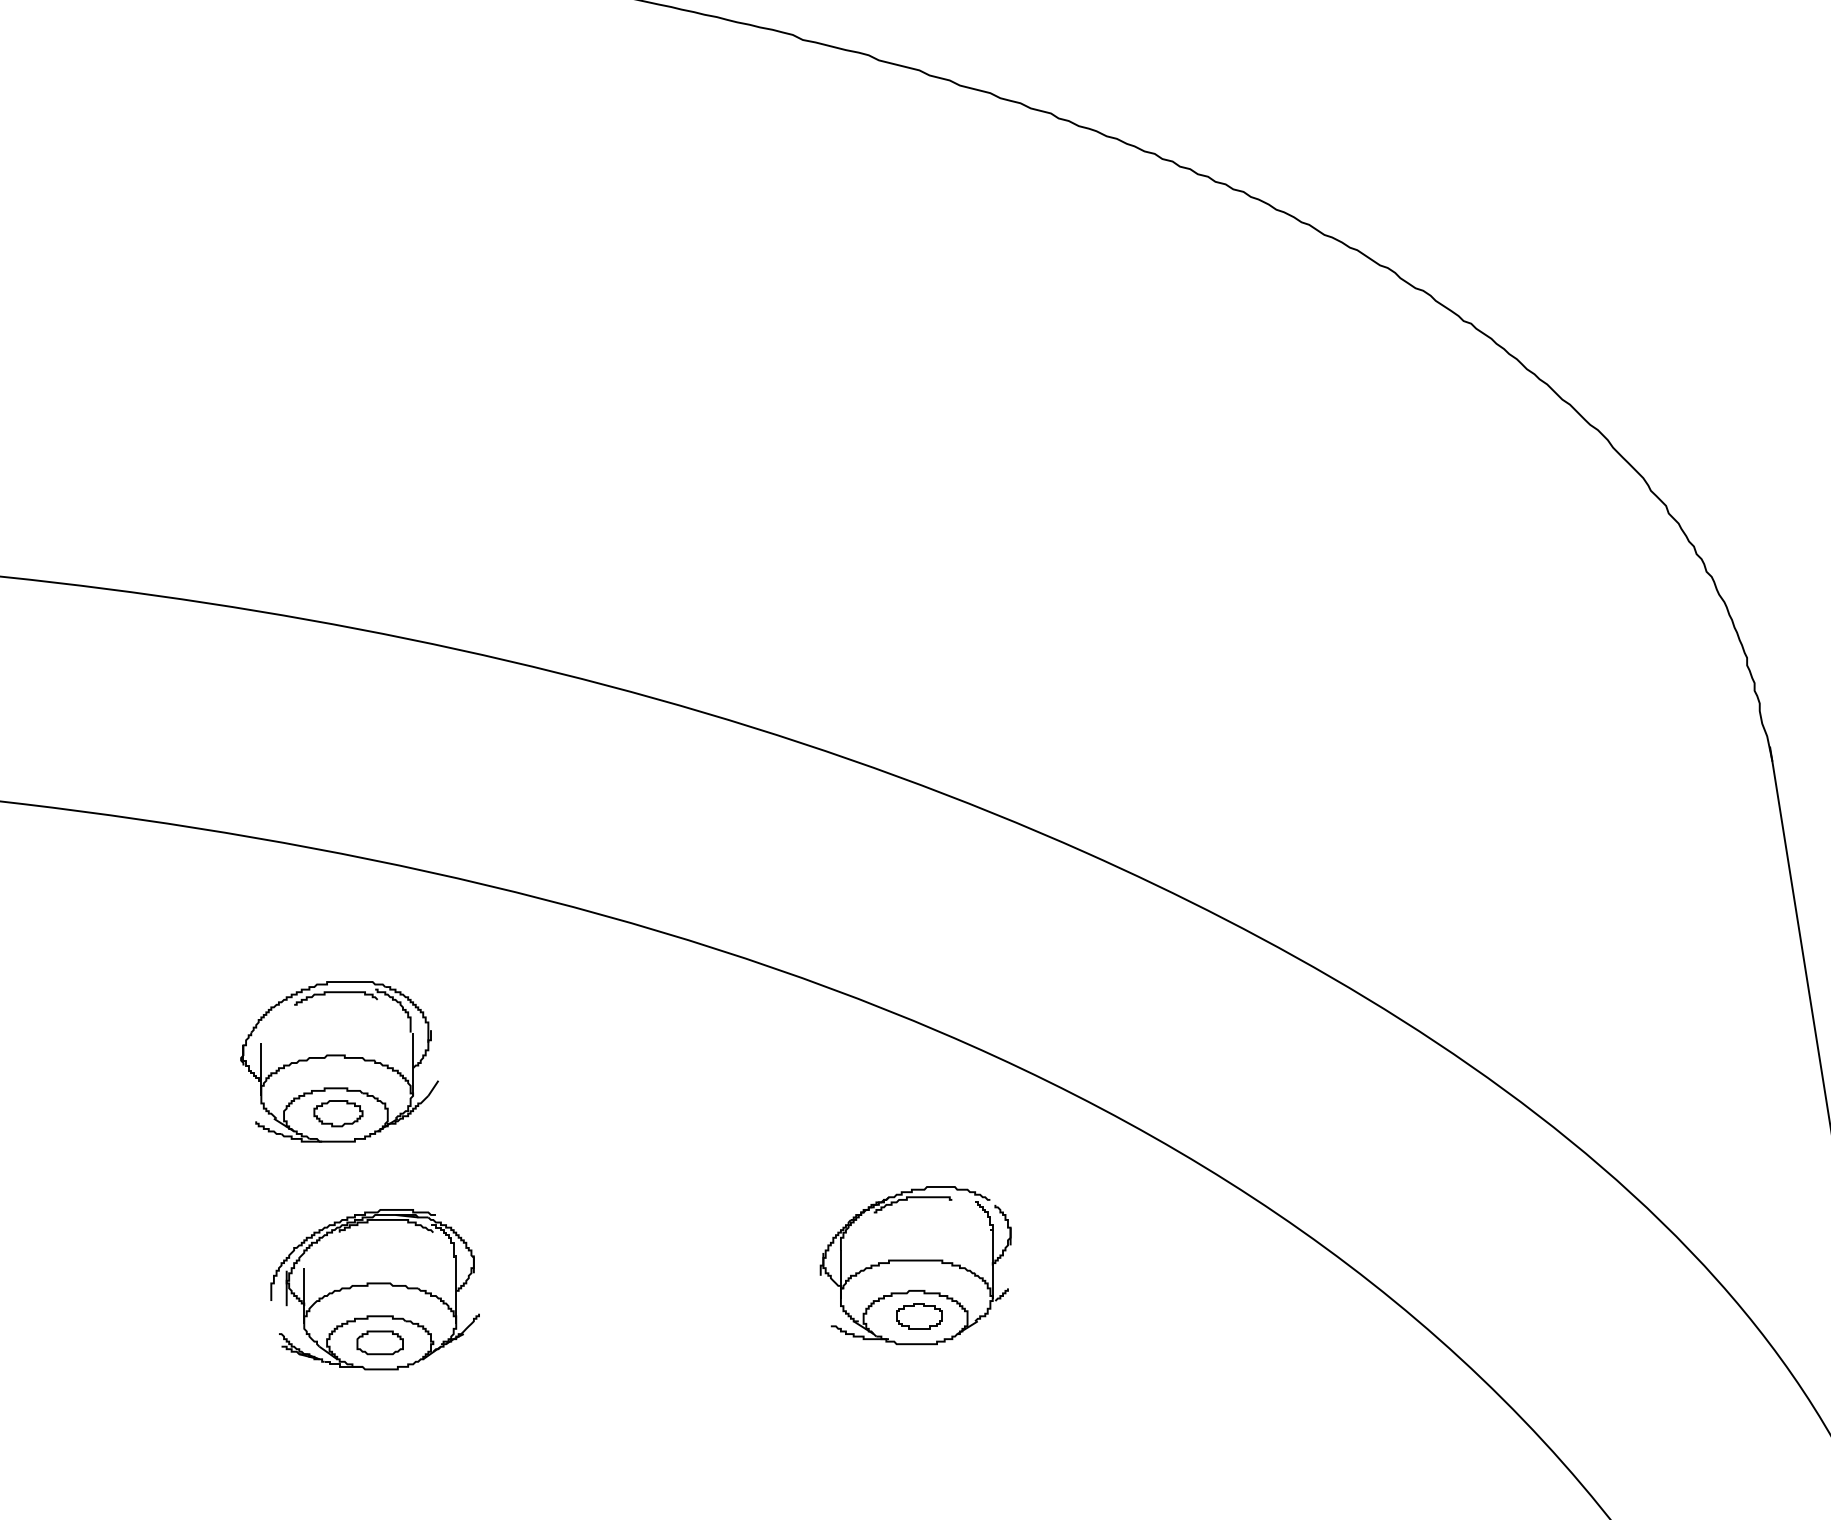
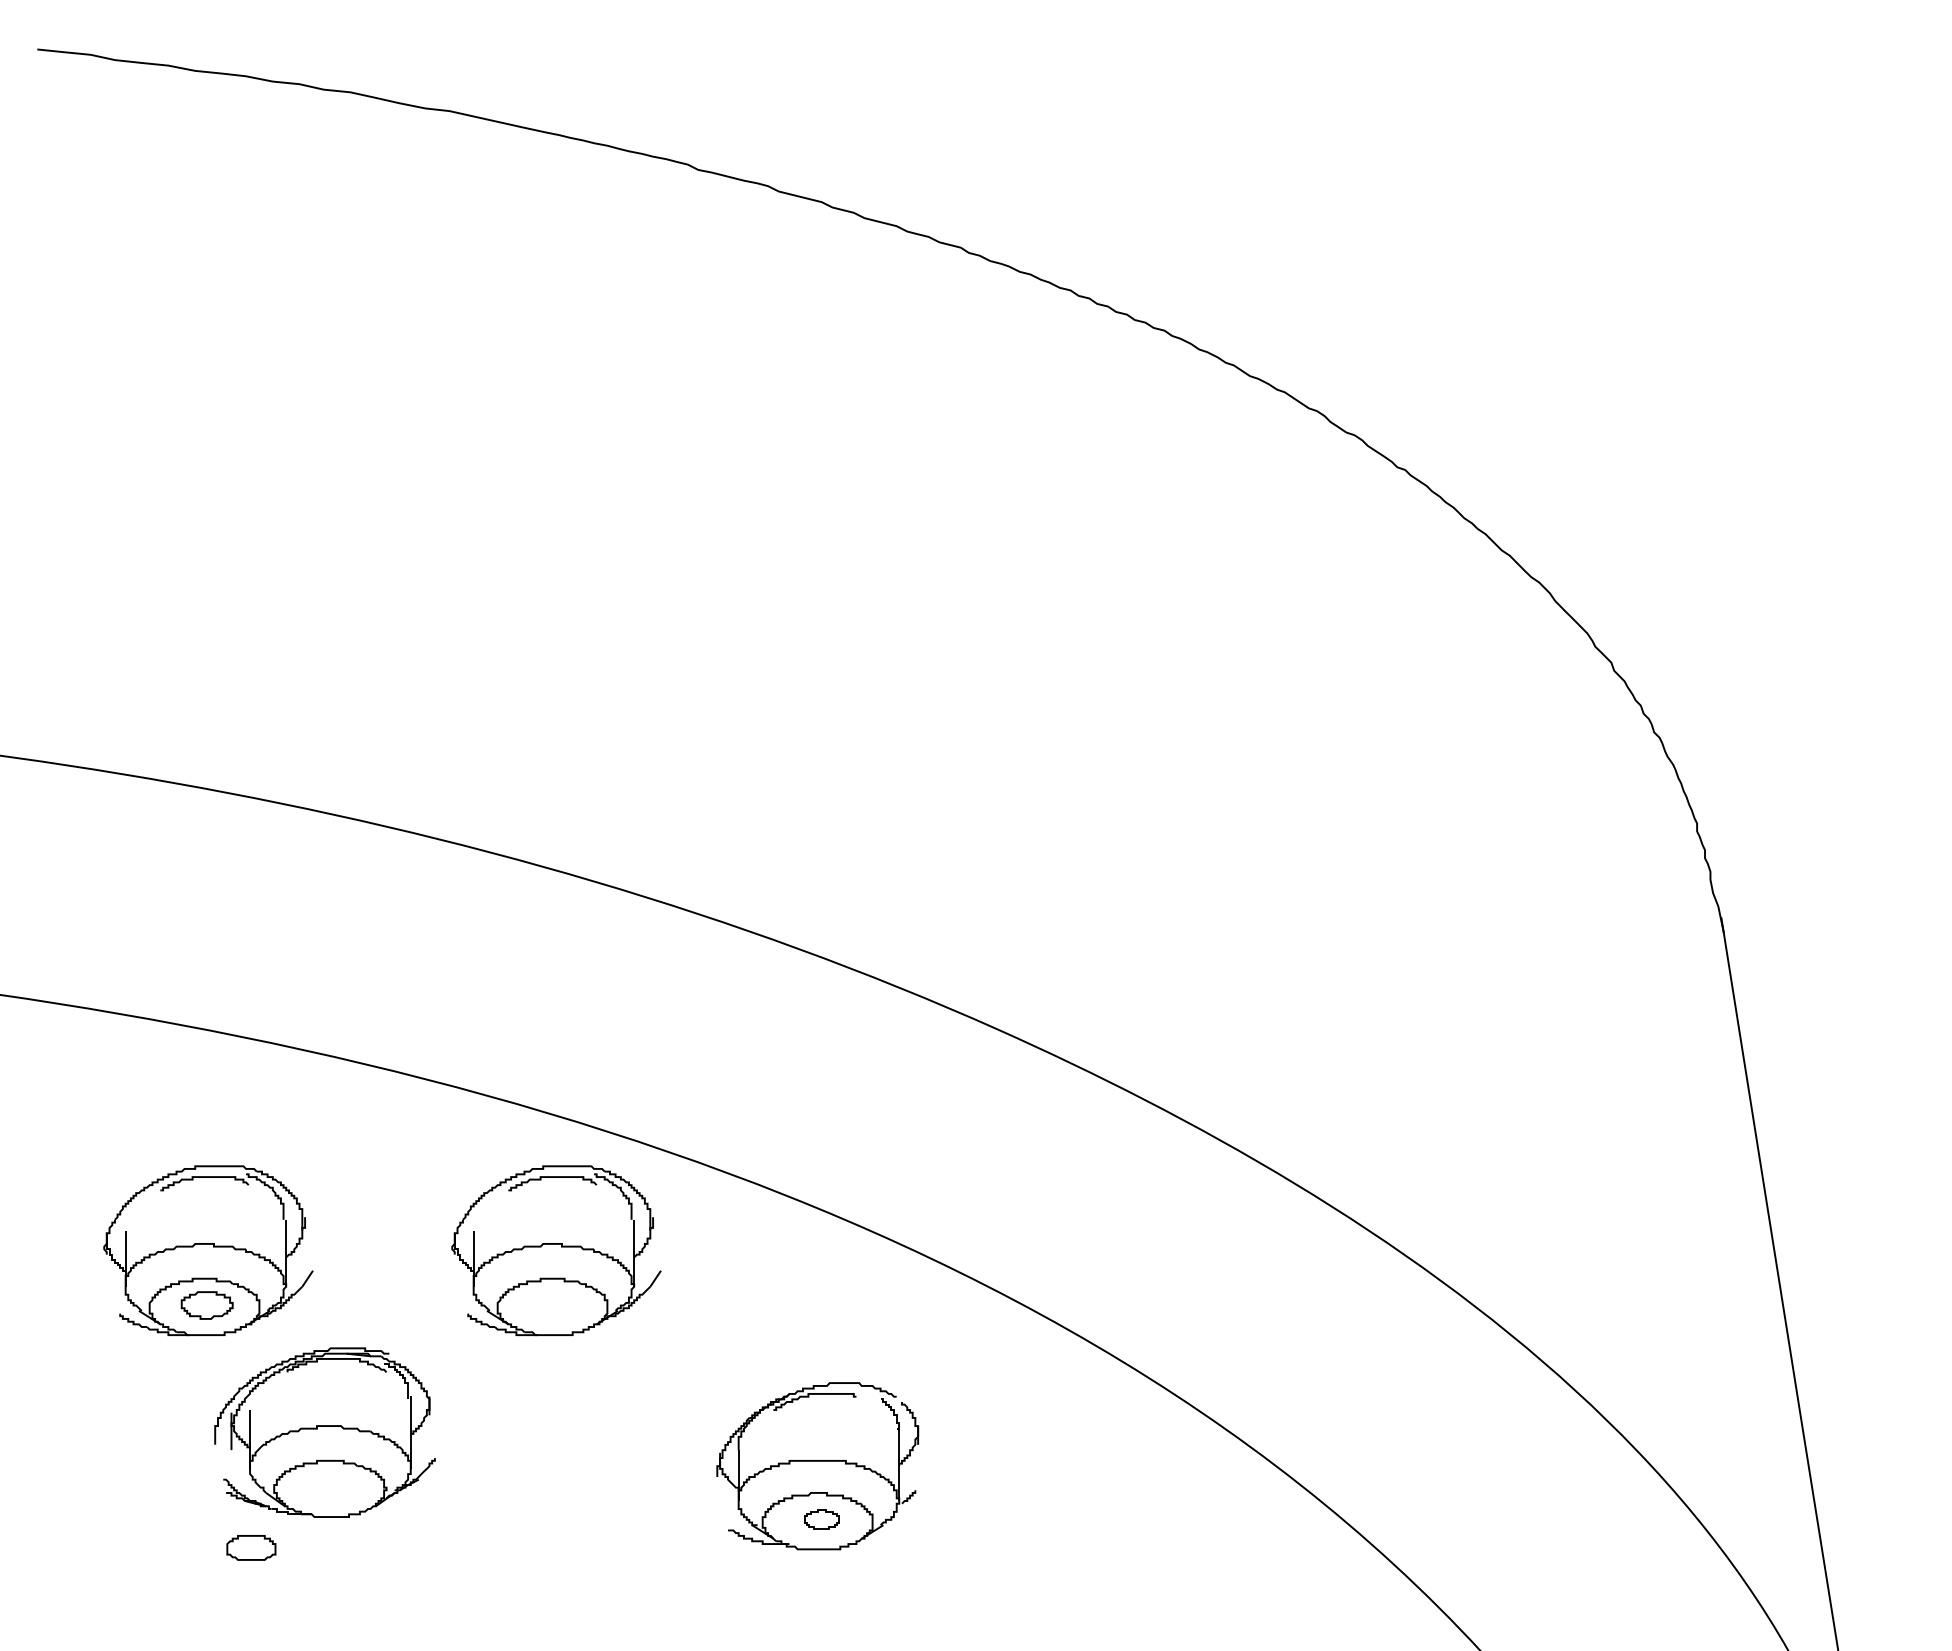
part: (668, 1061) -> (556, 1250), added
part: (374, 1289) -> (324, 1432), moved
part: (919, 1315) -> (821, 1519), size x0.7

